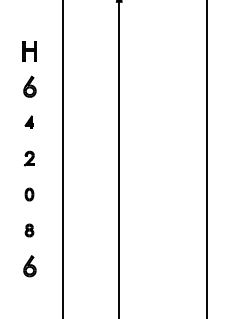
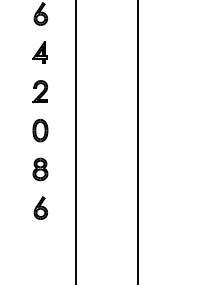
part: (29, 121) -> (40, 51), size x1.67
part: (29, 158) -> (40, 91), size x1.43
part: (29, 194) -> (40, 130), size x1.67
part: (29, 230) -> (40, 169), size x1.67

